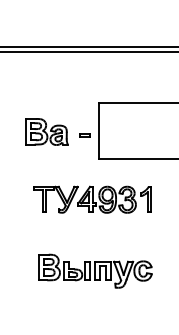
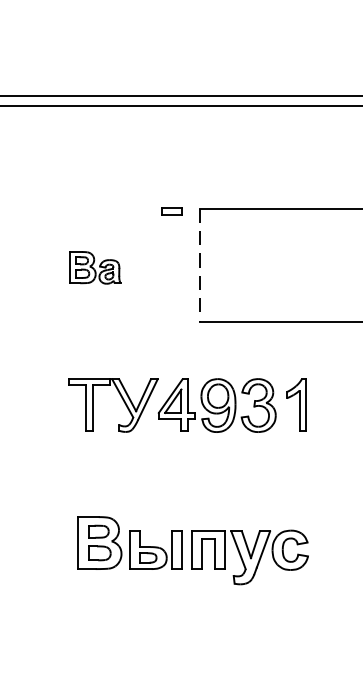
line: (98, 130) -> (199, 264), solid -> dashed
part: (46, 131) -> (94, 266), size x0.6
part: (84, 135) -> (171, 212), moved

